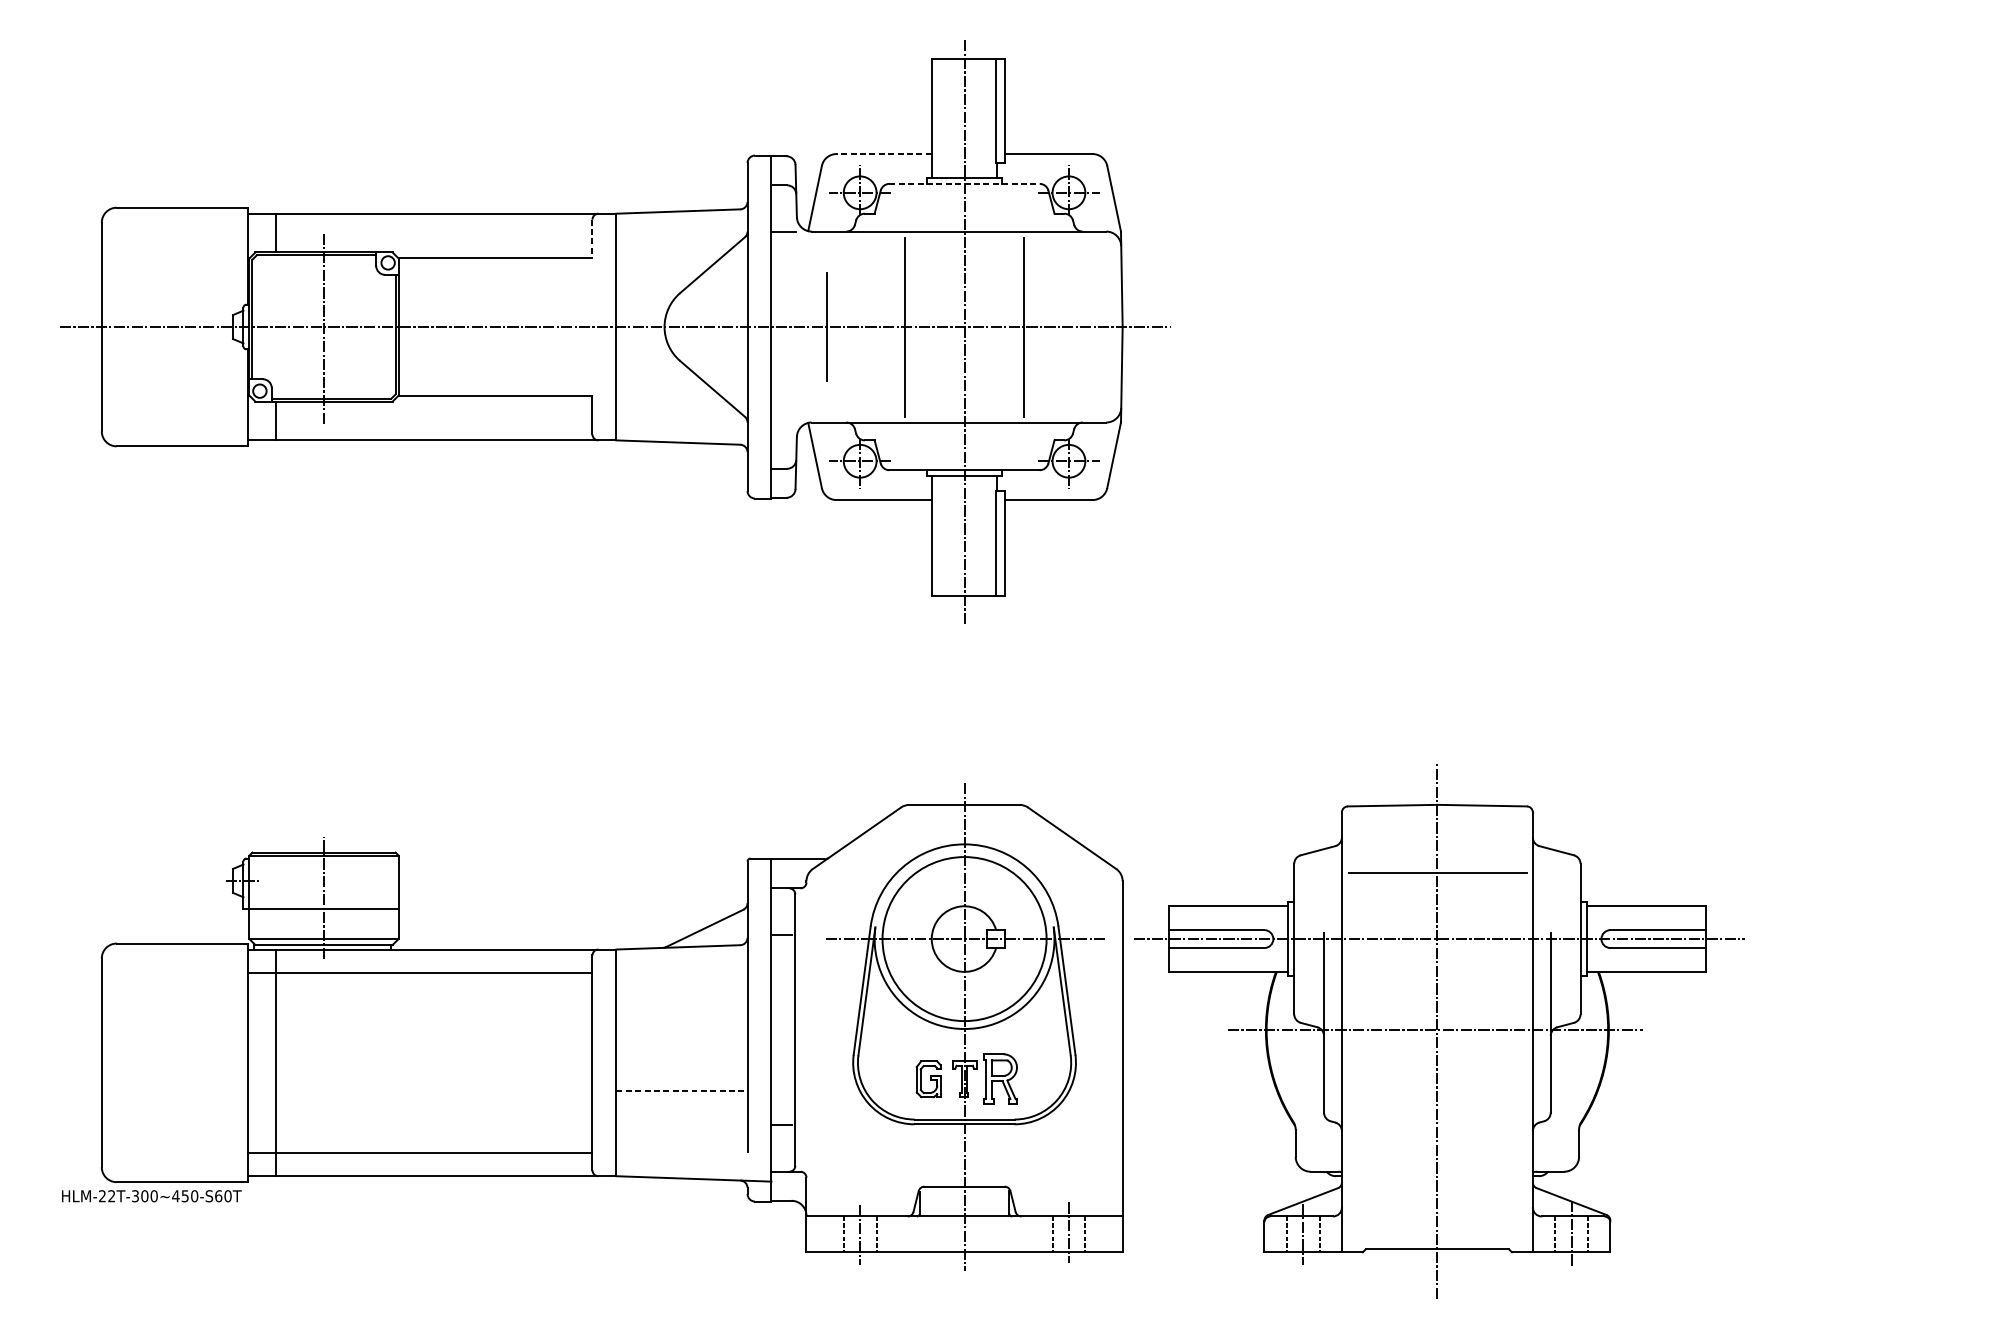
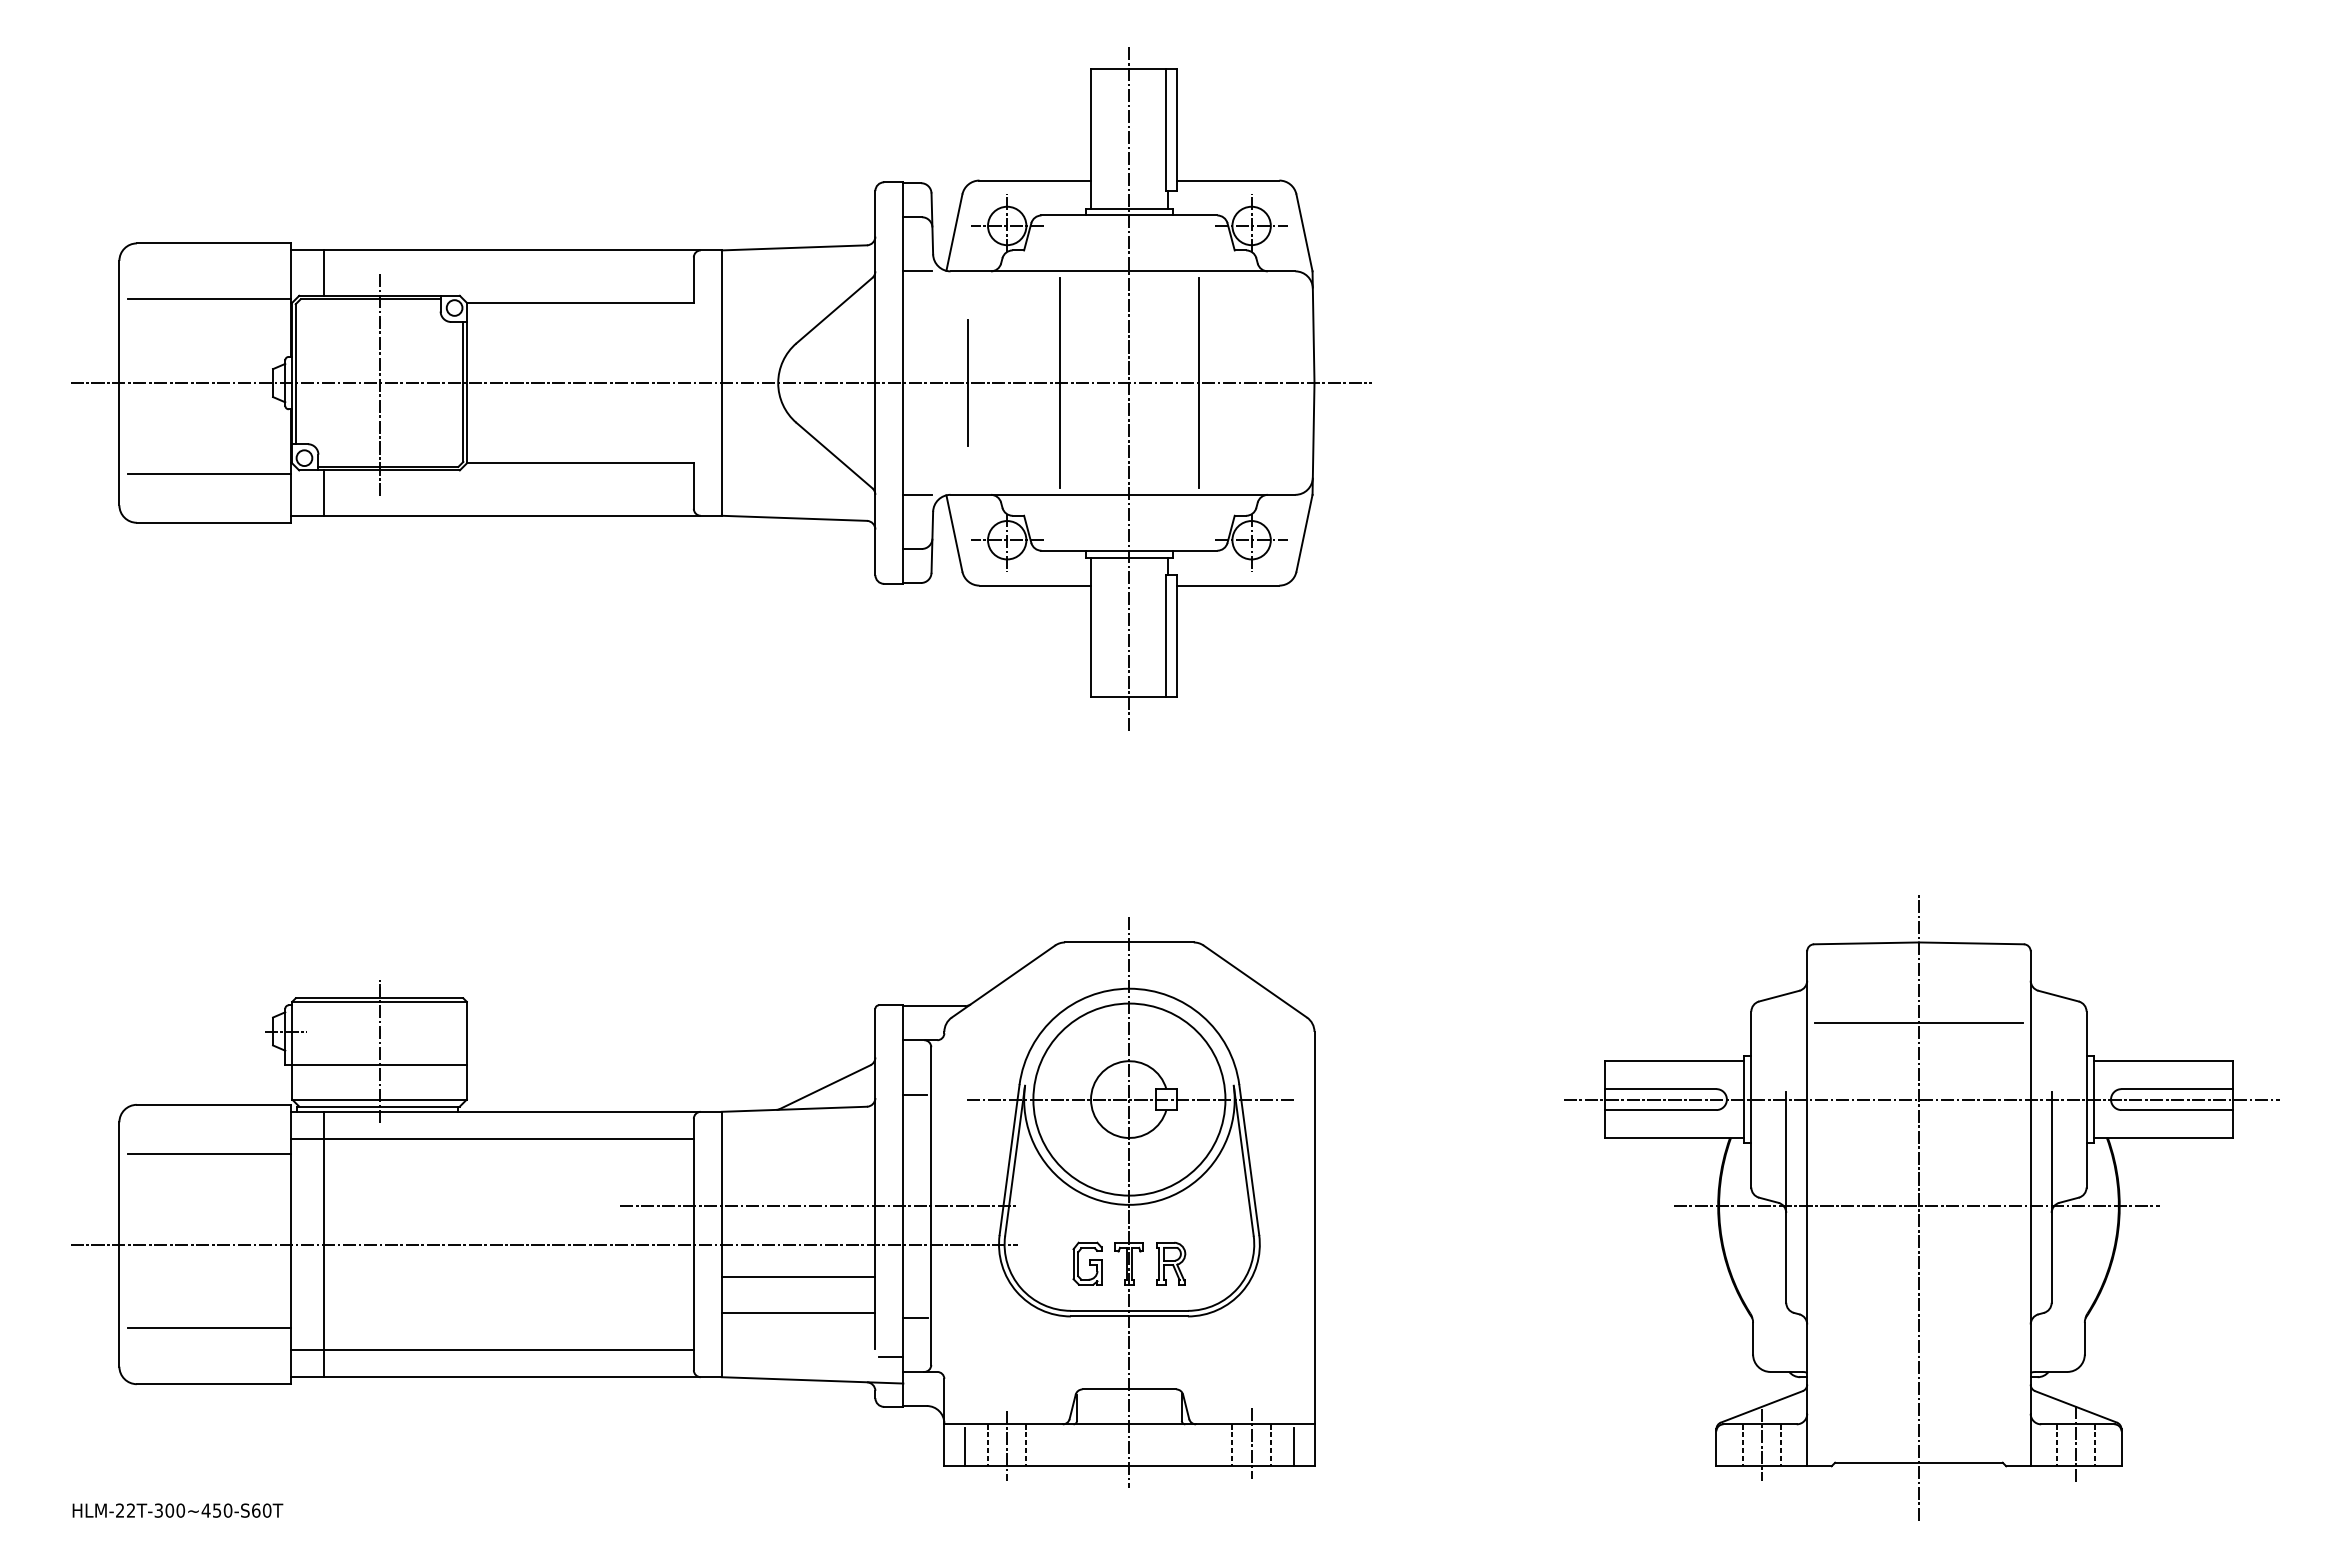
line: (883, 153) -> (1034, 180), dashed -> solid
line: (964, 183) -> (1129, 215), dashed -> solid
line: (592, 239) -> (693, 280), dashed -> solid
line: (178, 255) -> (209, 299), added
line: (178, 404) -> (209, 473), added
line: (783, 422) -> (917, 494), added
line: (178, 985) -> (209, 1153), added
line: (698, 1030) -> (818, 1206), added
part: (1439, 1031) -> (1921, 1207), moved
line: (464, 1062) -> (543, 1244), added
part: (1000, 1079) -> (1171, 1263), size x0.71
line: (681, 1091) -> (798, 1277), dashed -> solid
line: (681, 1120) -> (798, 1312), added
line: (178, 1134) -> (209, 1328), added
line: (761, 1158) -> (891, 1356), added
text: (151, 1196) -> (177, 1510), moved
line: (824, 1236) -> (965, 1447), added
line: (1104, 1236) -> (1293, 1447), added

